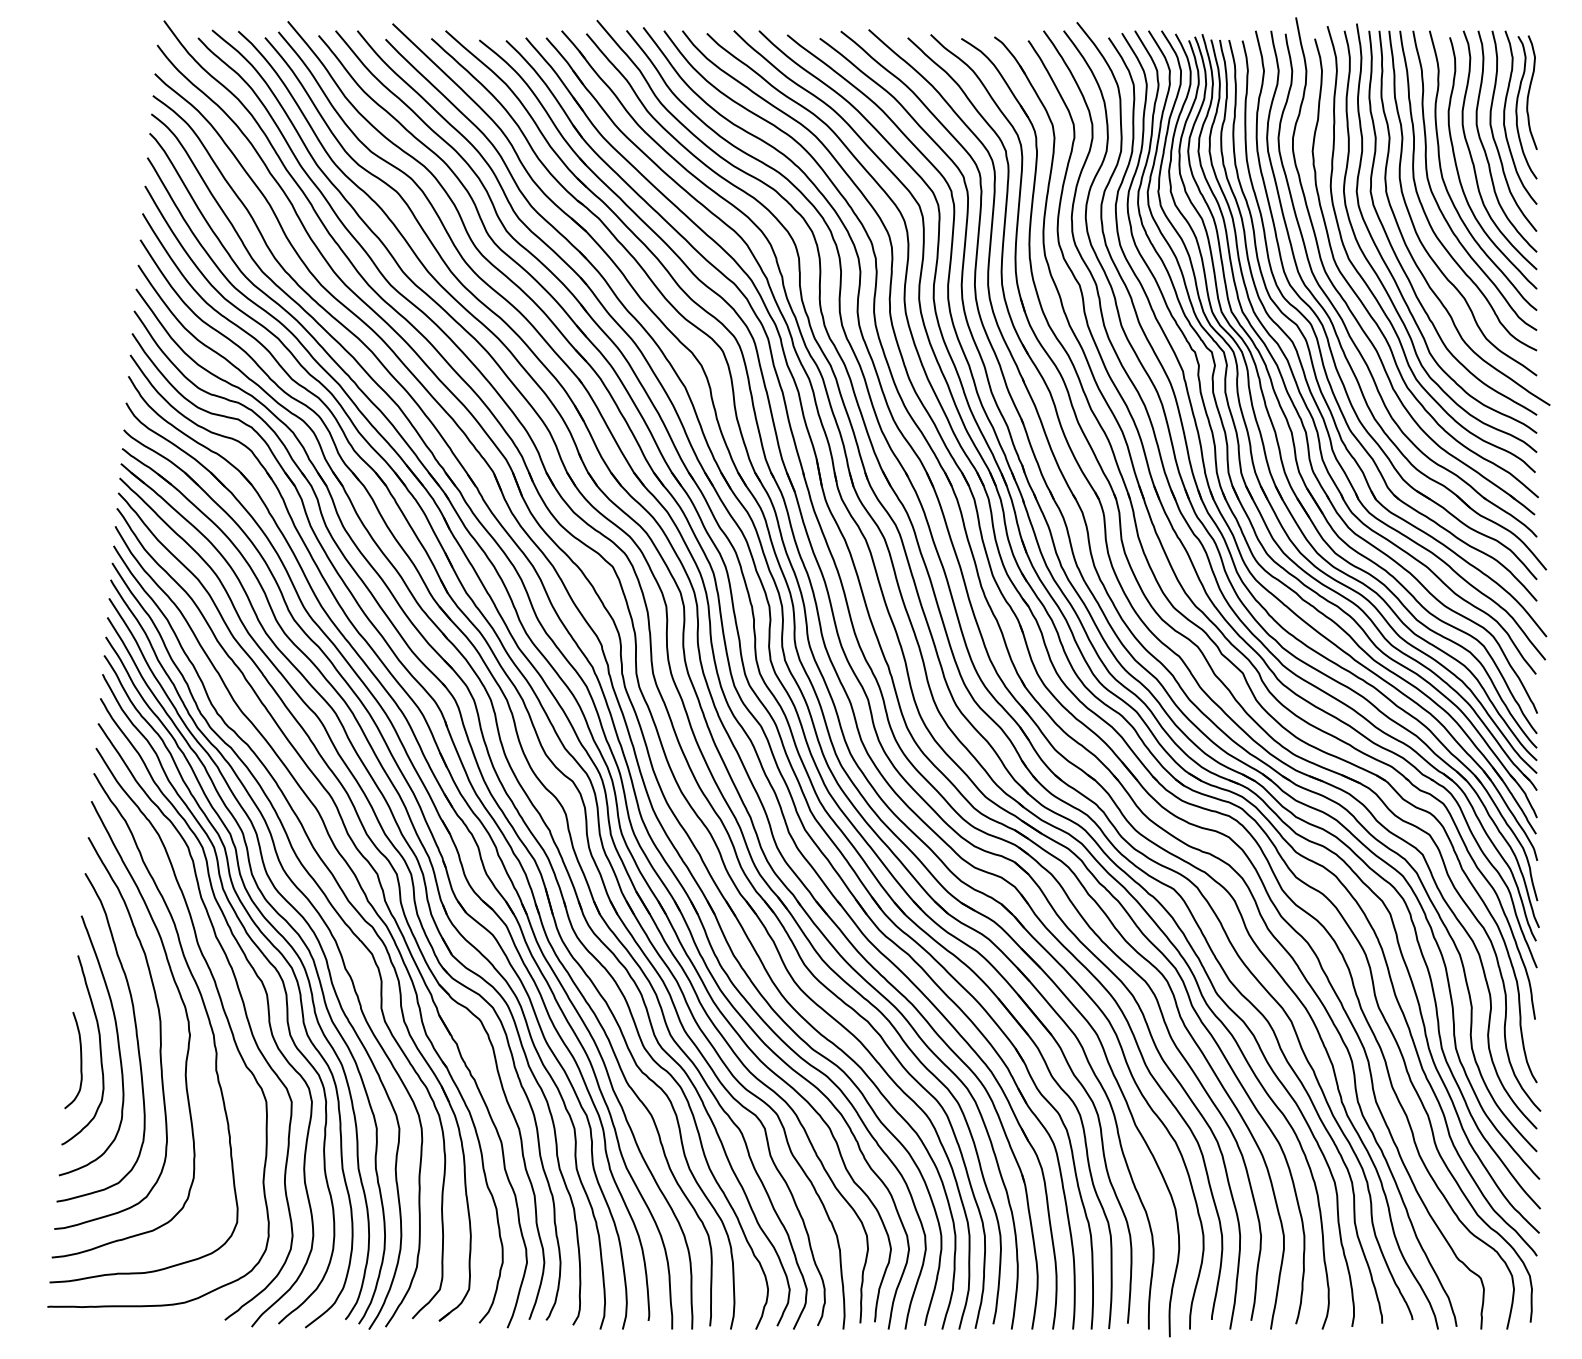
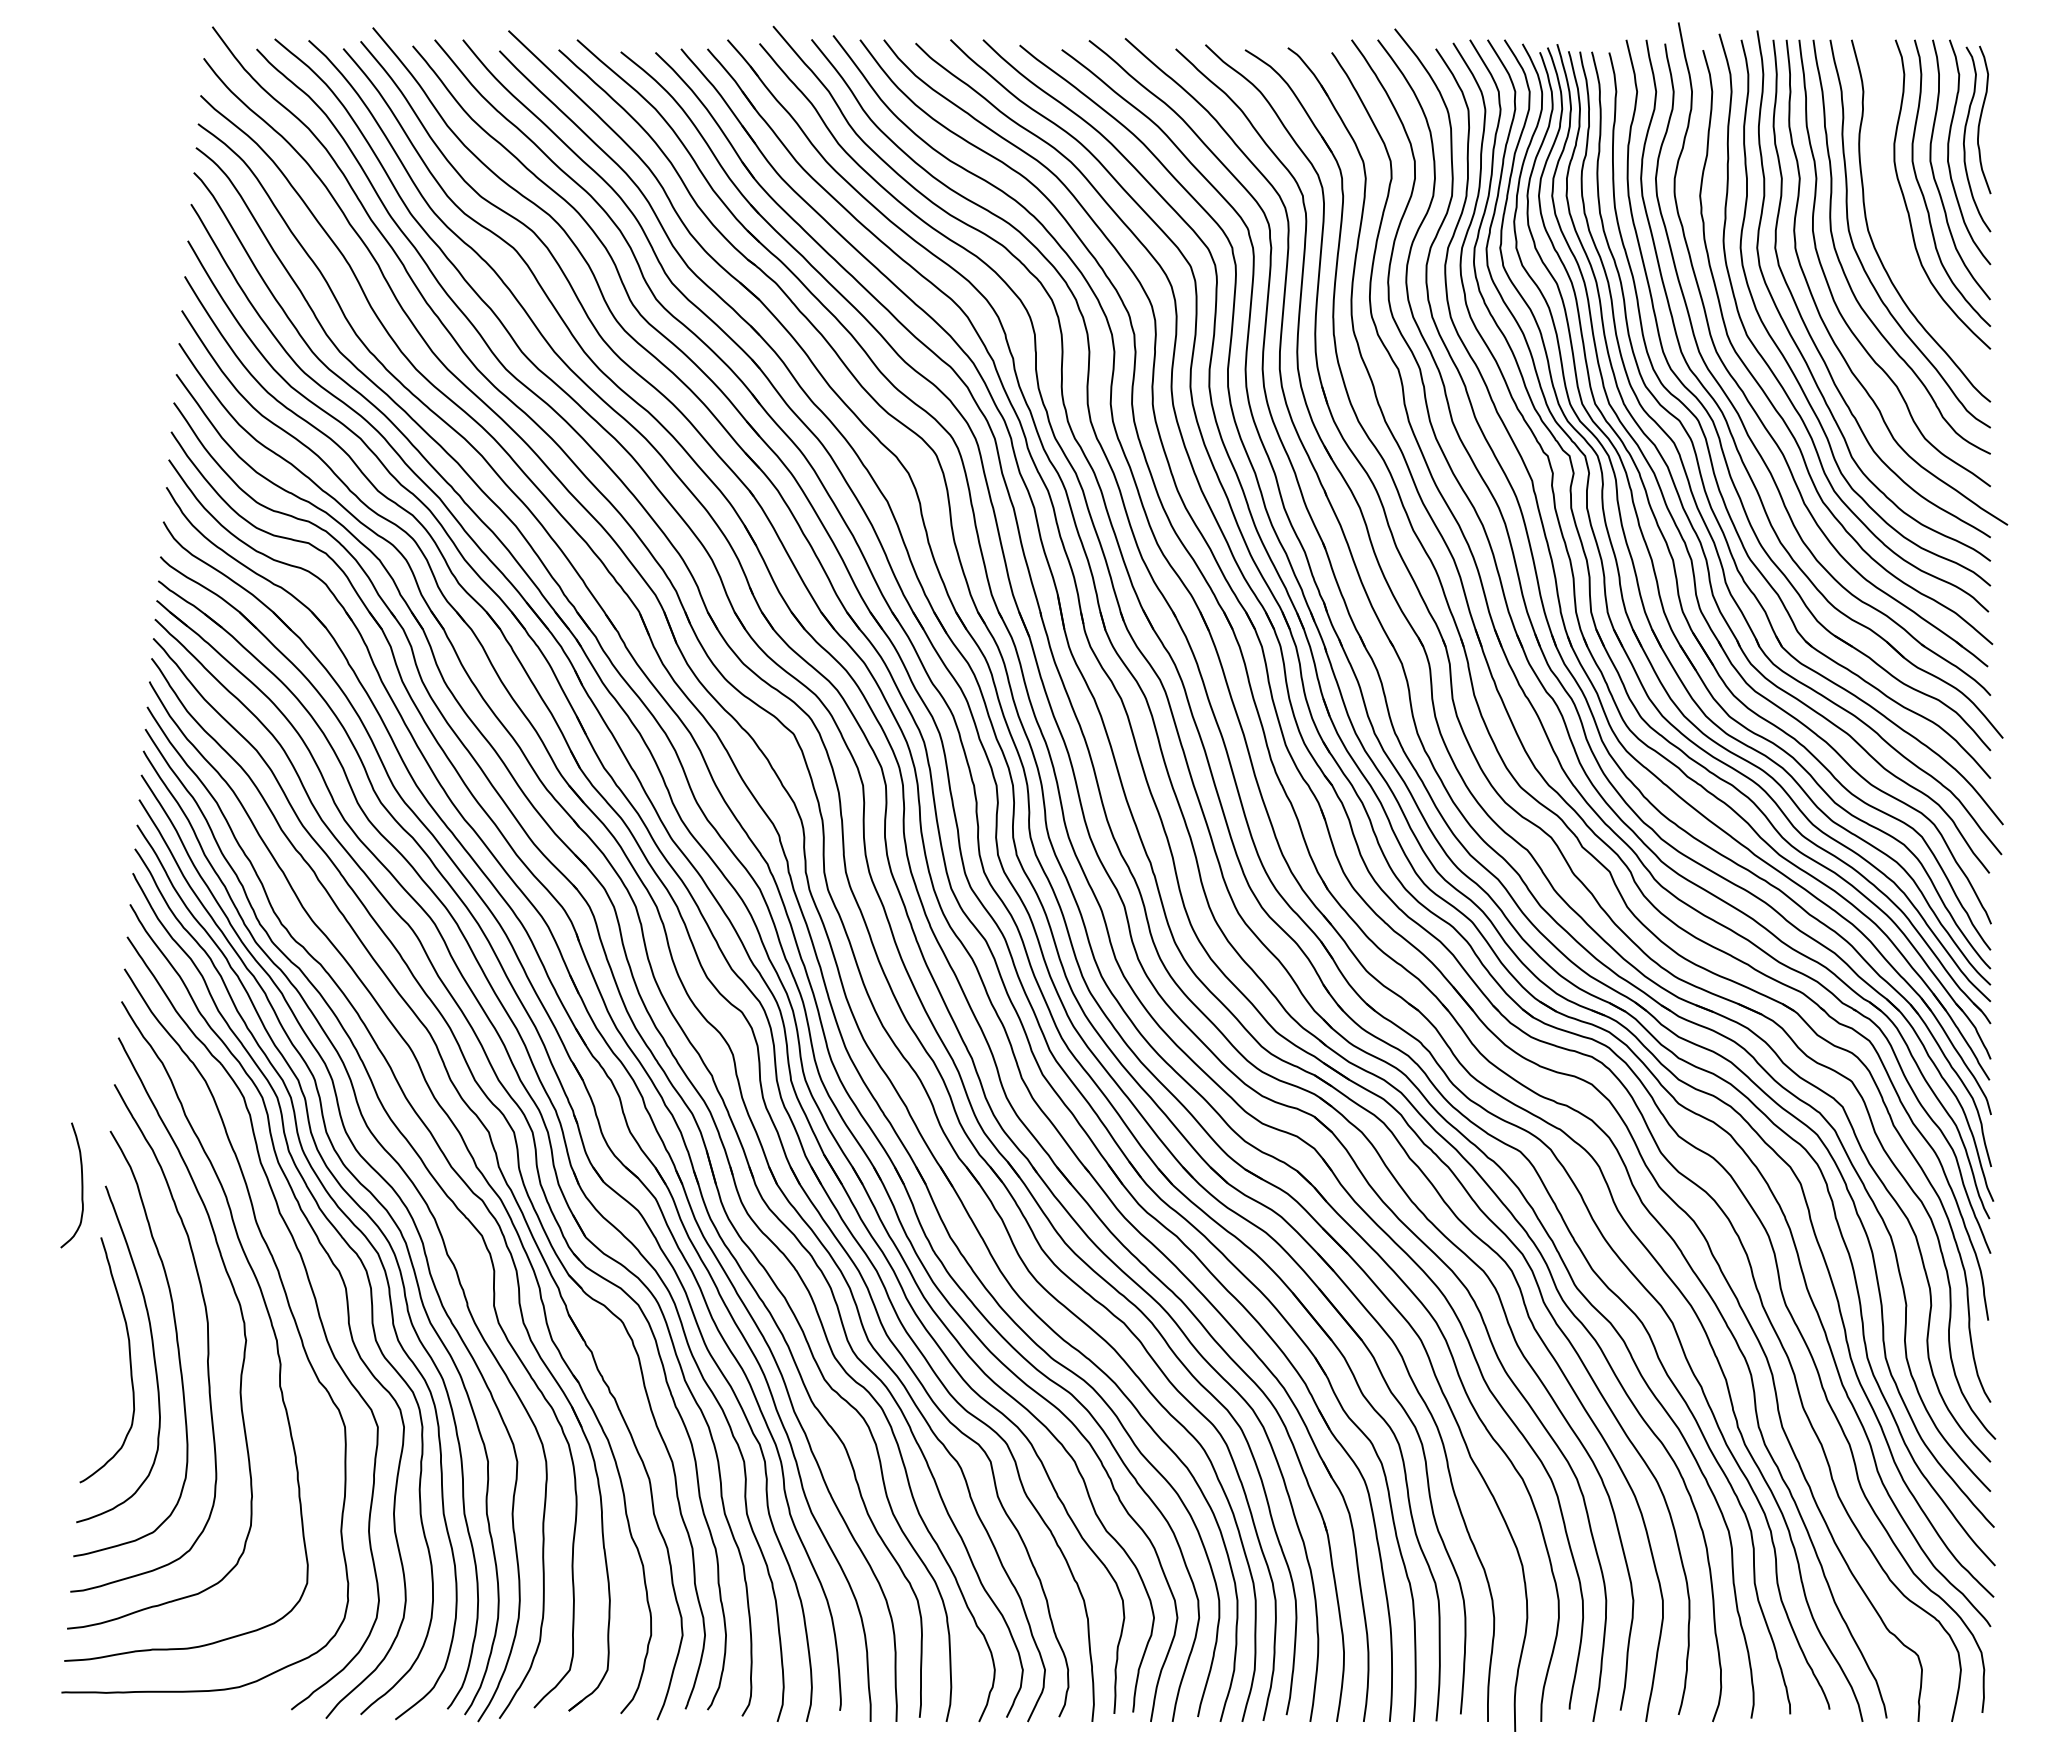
curve: (1458, 172) -> (1889, 223), removed
curve: (80, 1060) -> (81, 1185), moved

